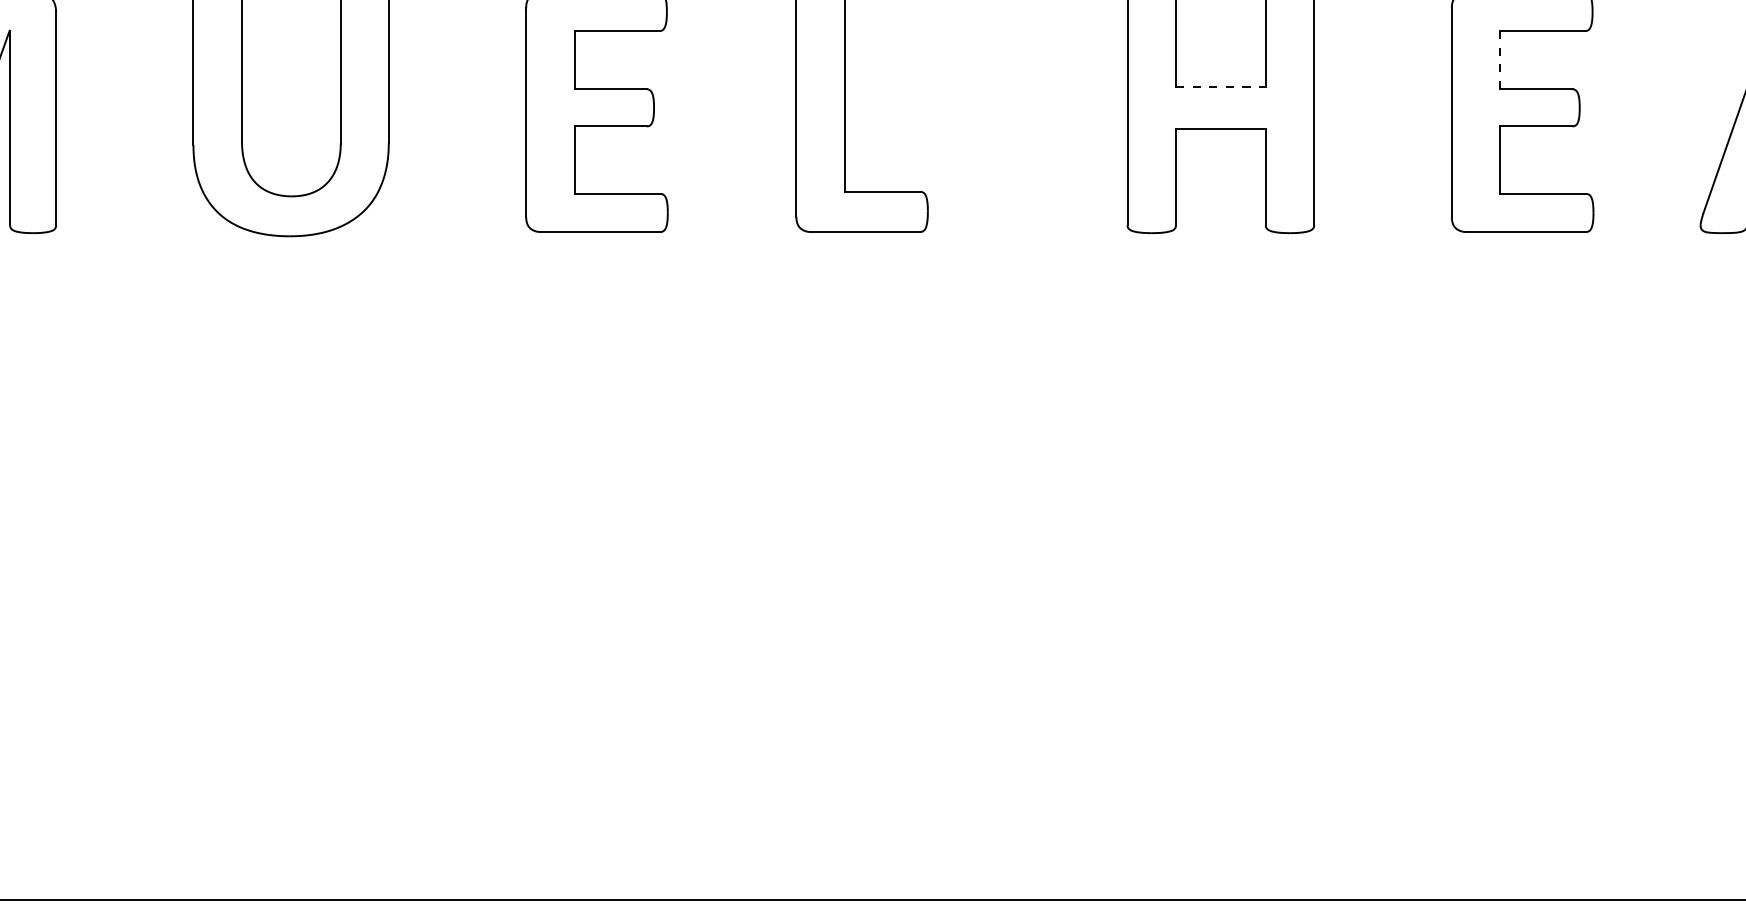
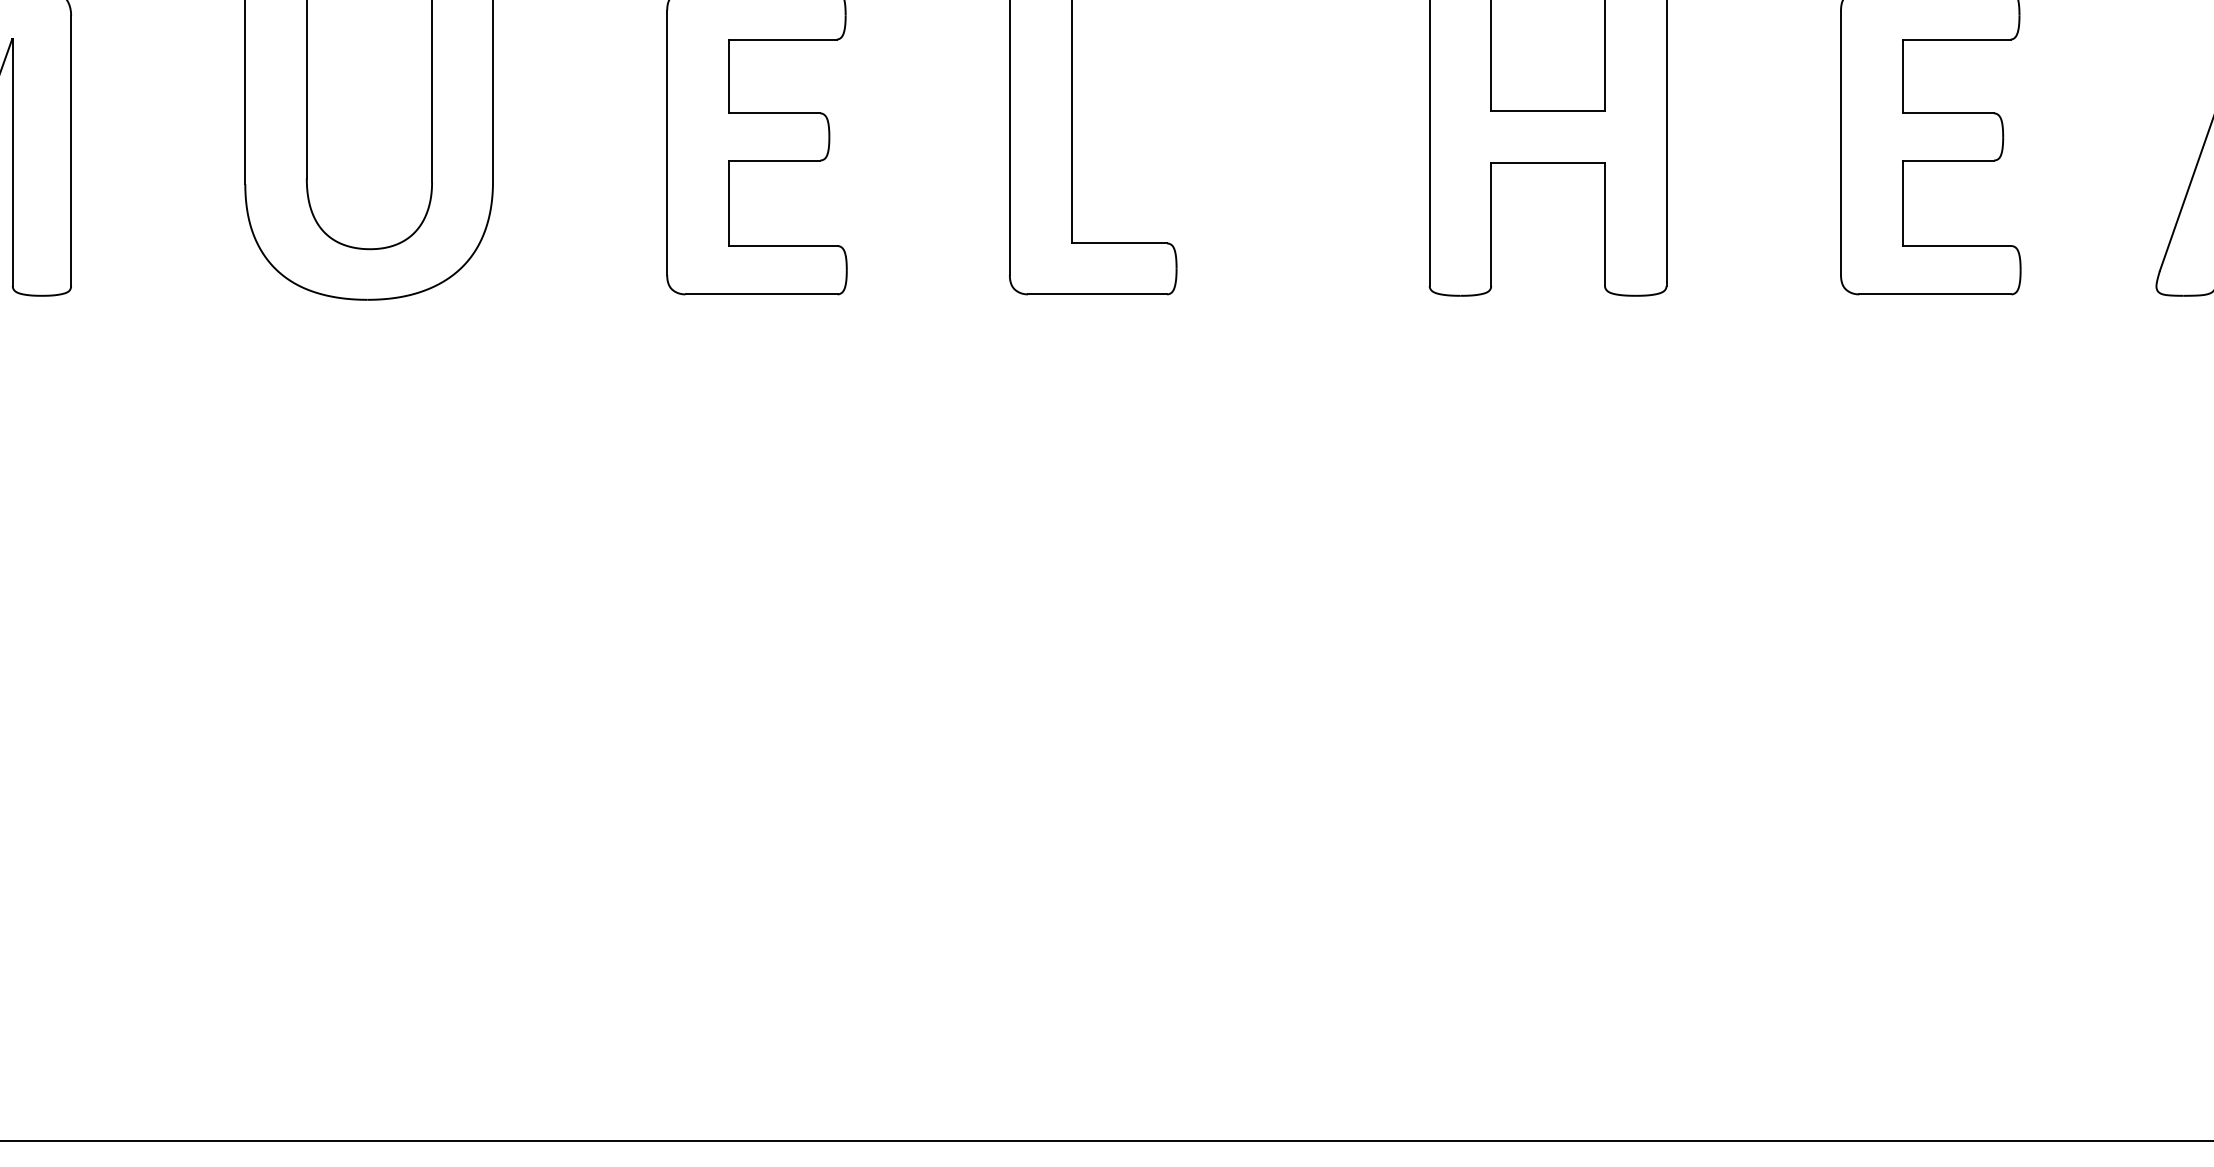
line: (1500, 60) -> (1902, 76), dashed -> solid
line: (1221, 86) -> (1548, 110), dashed -> solid

